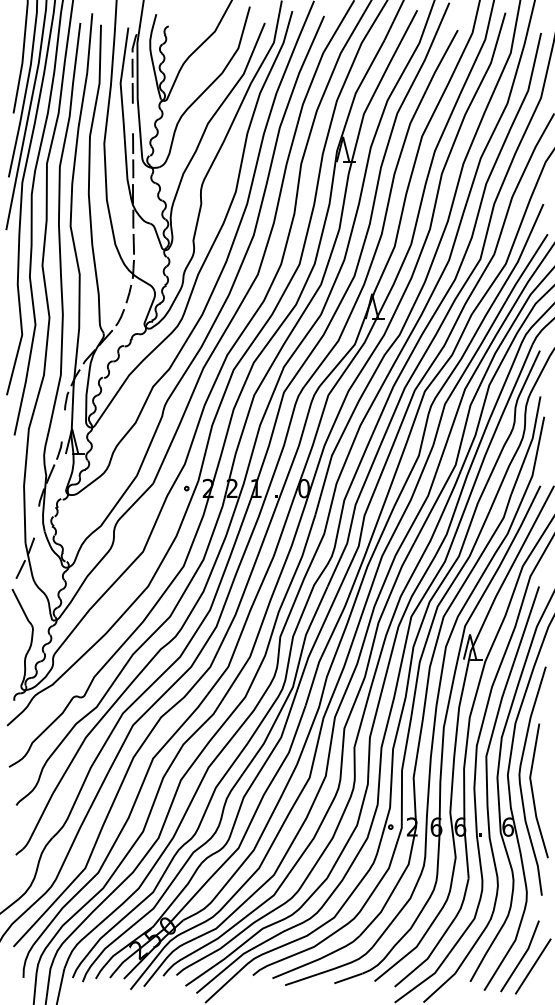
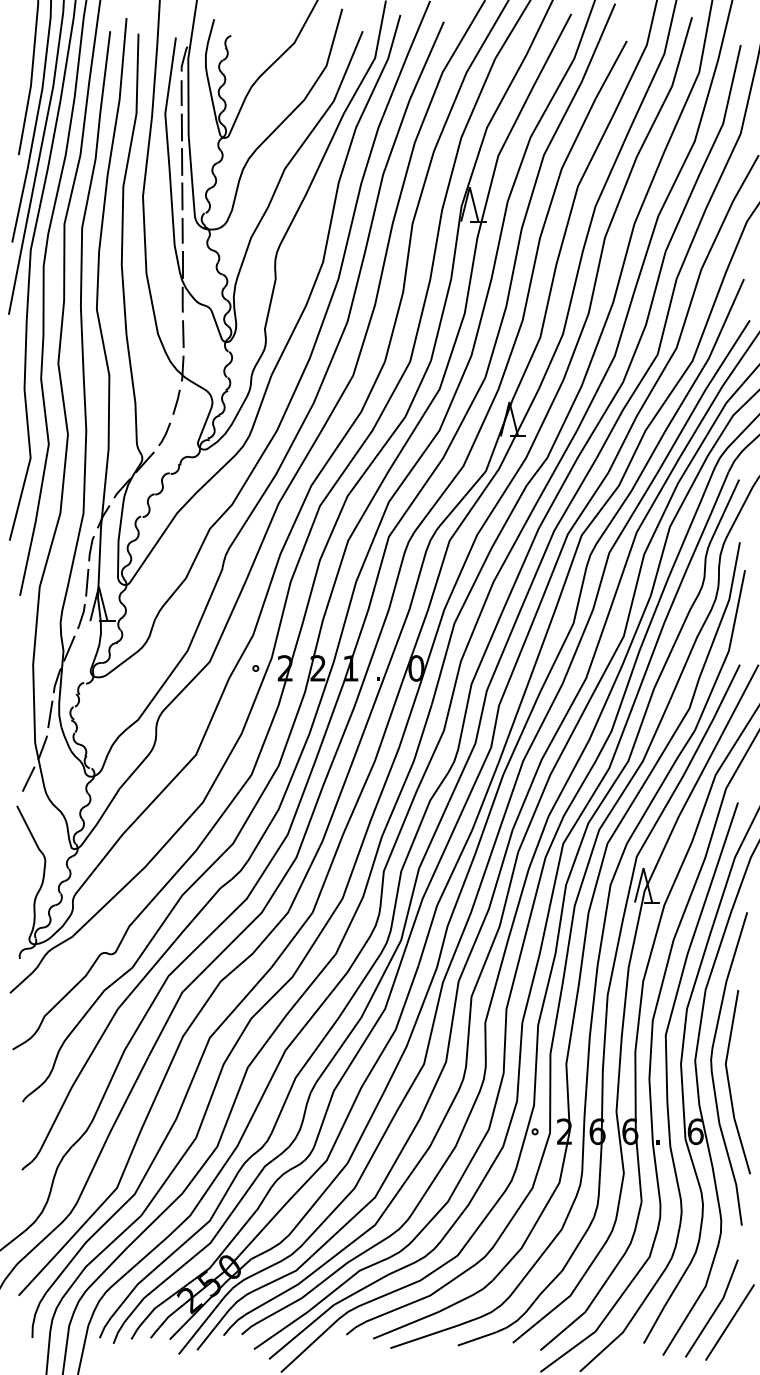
line: (133, 118) -> (182, 161), added
line: (63, 425) -> (87, 582), added
line: (36, 522) -> (50, 714), added

